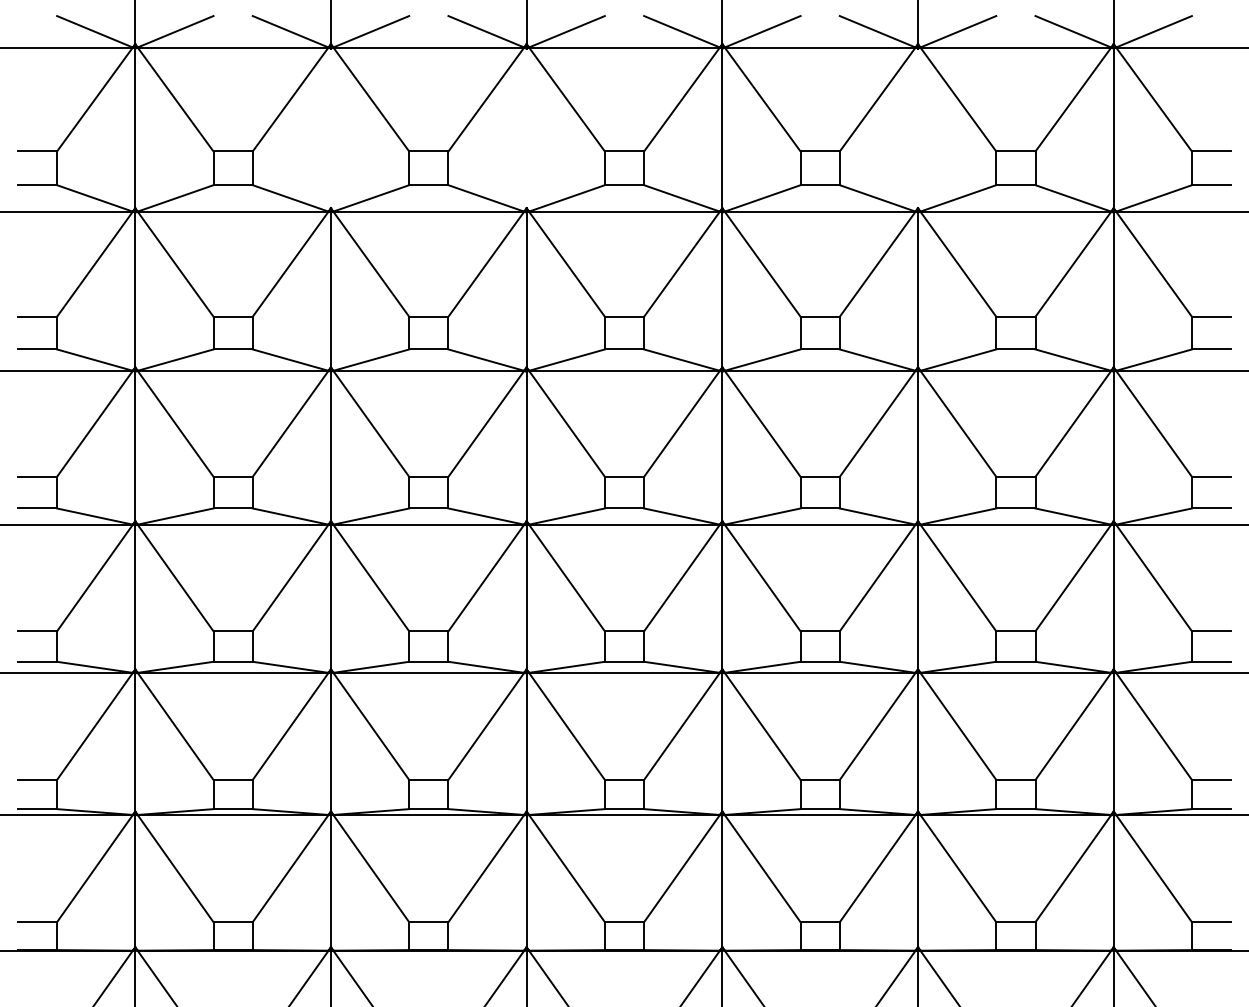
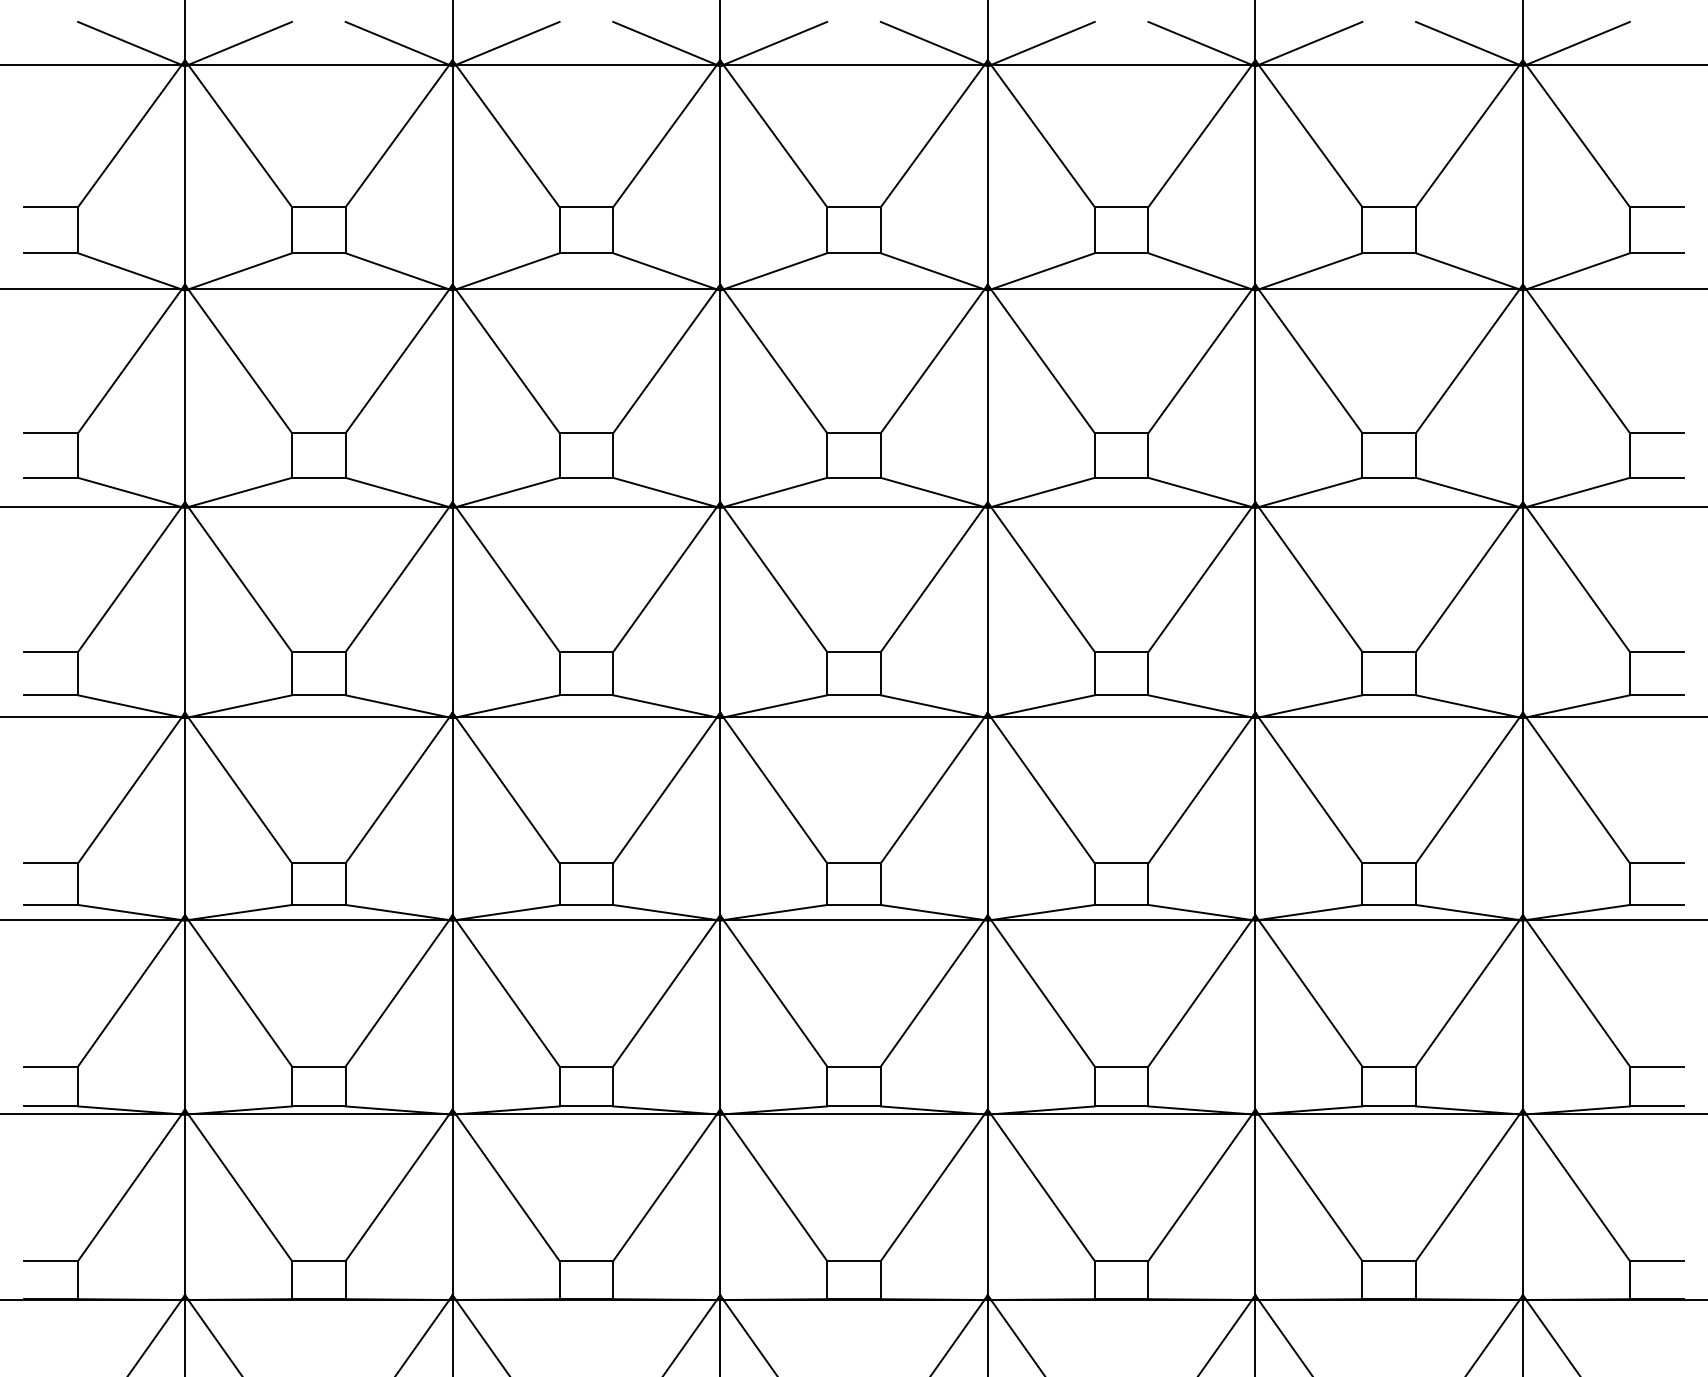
line: (330, 128) -> (452, 175), added
line: (526, 128) -> (720, 175), added
line: (918, 128) -> (1255, 175), added

